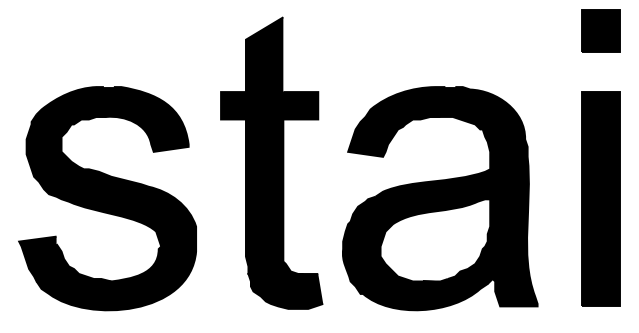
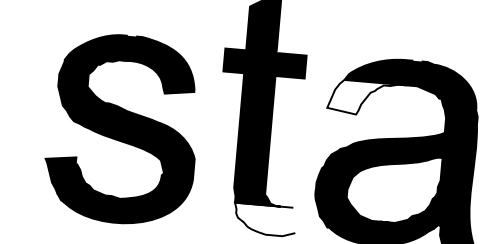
fill: (394, 136) -> (367, 98), removed
fill: (285, 291) -> (264, 219), removed

